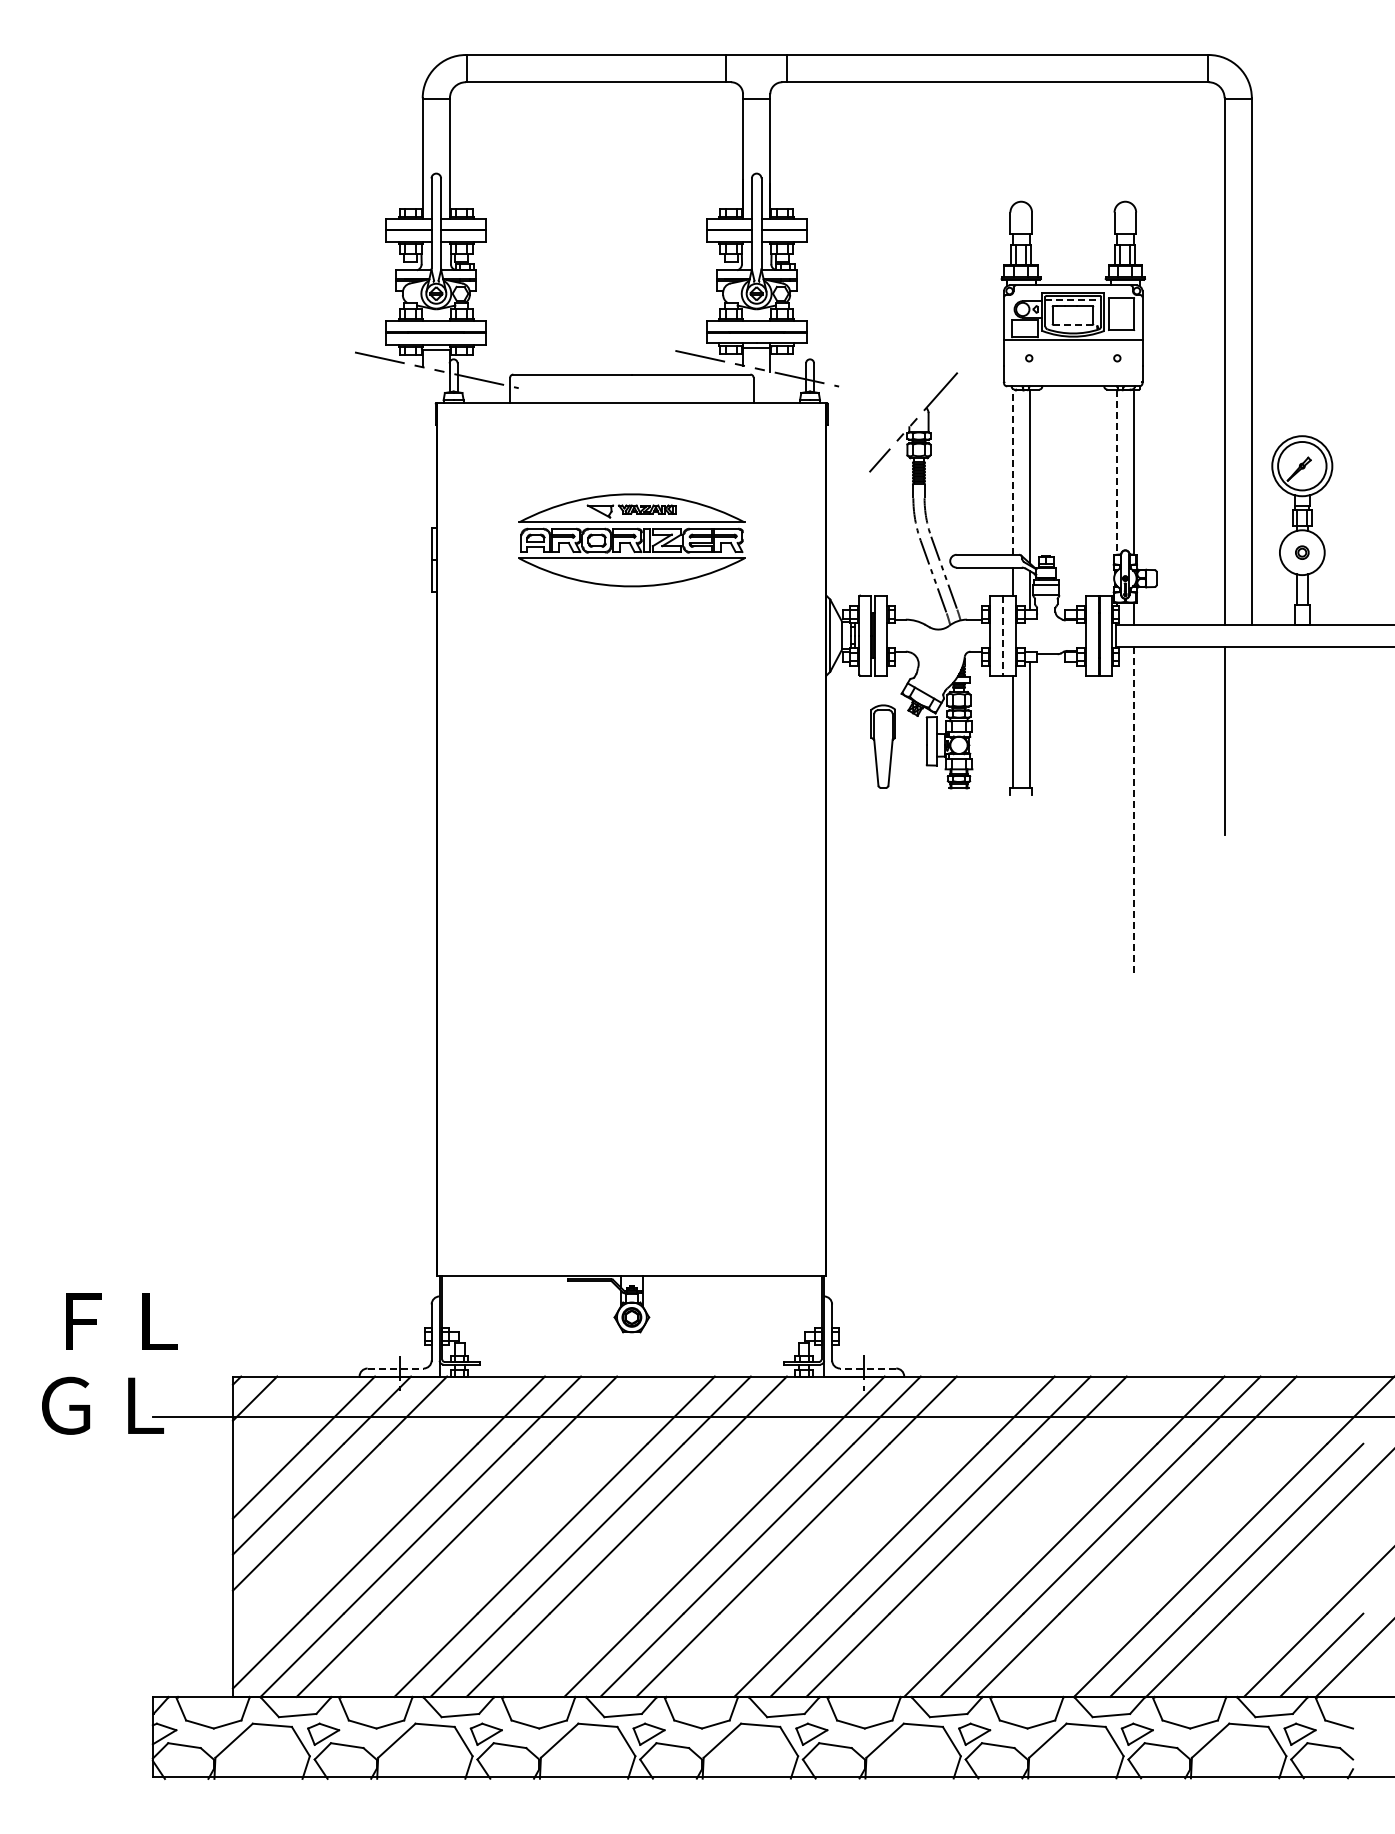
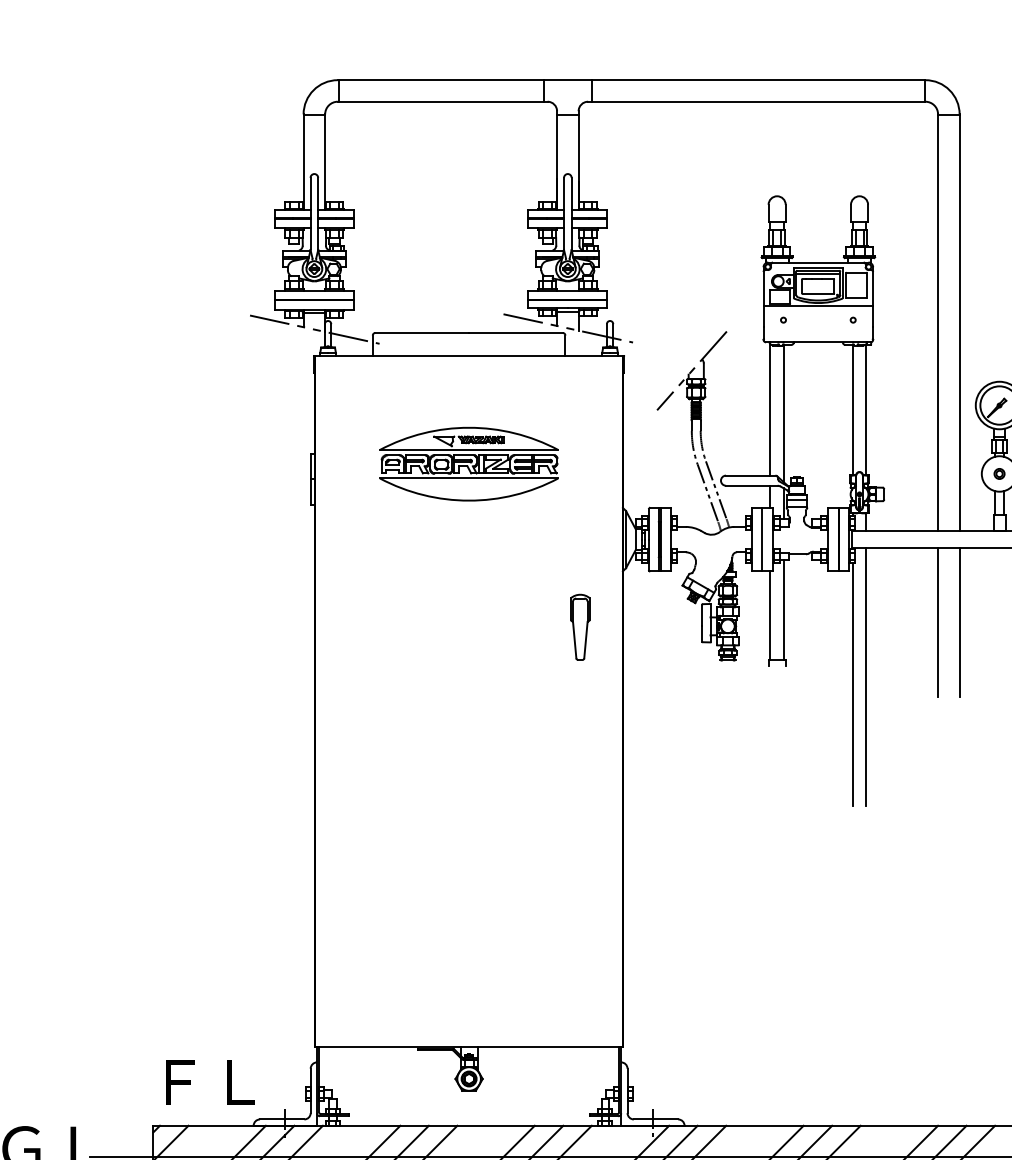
line: (1073, 300) -> (818, 274), dashed -> solid
line: (1072, 324) -> (817, 293), dashed -> solid
line: (1012, 471) -> (770, 409), dashed -> solid
line: (1116, 472) -> (852, 410), dashed -> solid
line: (1002, 636) -> (762, 540), dashed -> solid
line: (1251, 740) -> (959, 622), added
part: (882, 746) -> (579, 627), moved
line: (1134, 810) -> (866, 677), dashed -> solid
line: (1116, 818) -> (852, 684), added
text: (121, 1321) -> (210, 1082), moved
line: (396, 1368) -> (282, 1119), dashed -> solid
line: (867, 1368) -> (655, 1119), dashed -> solid

